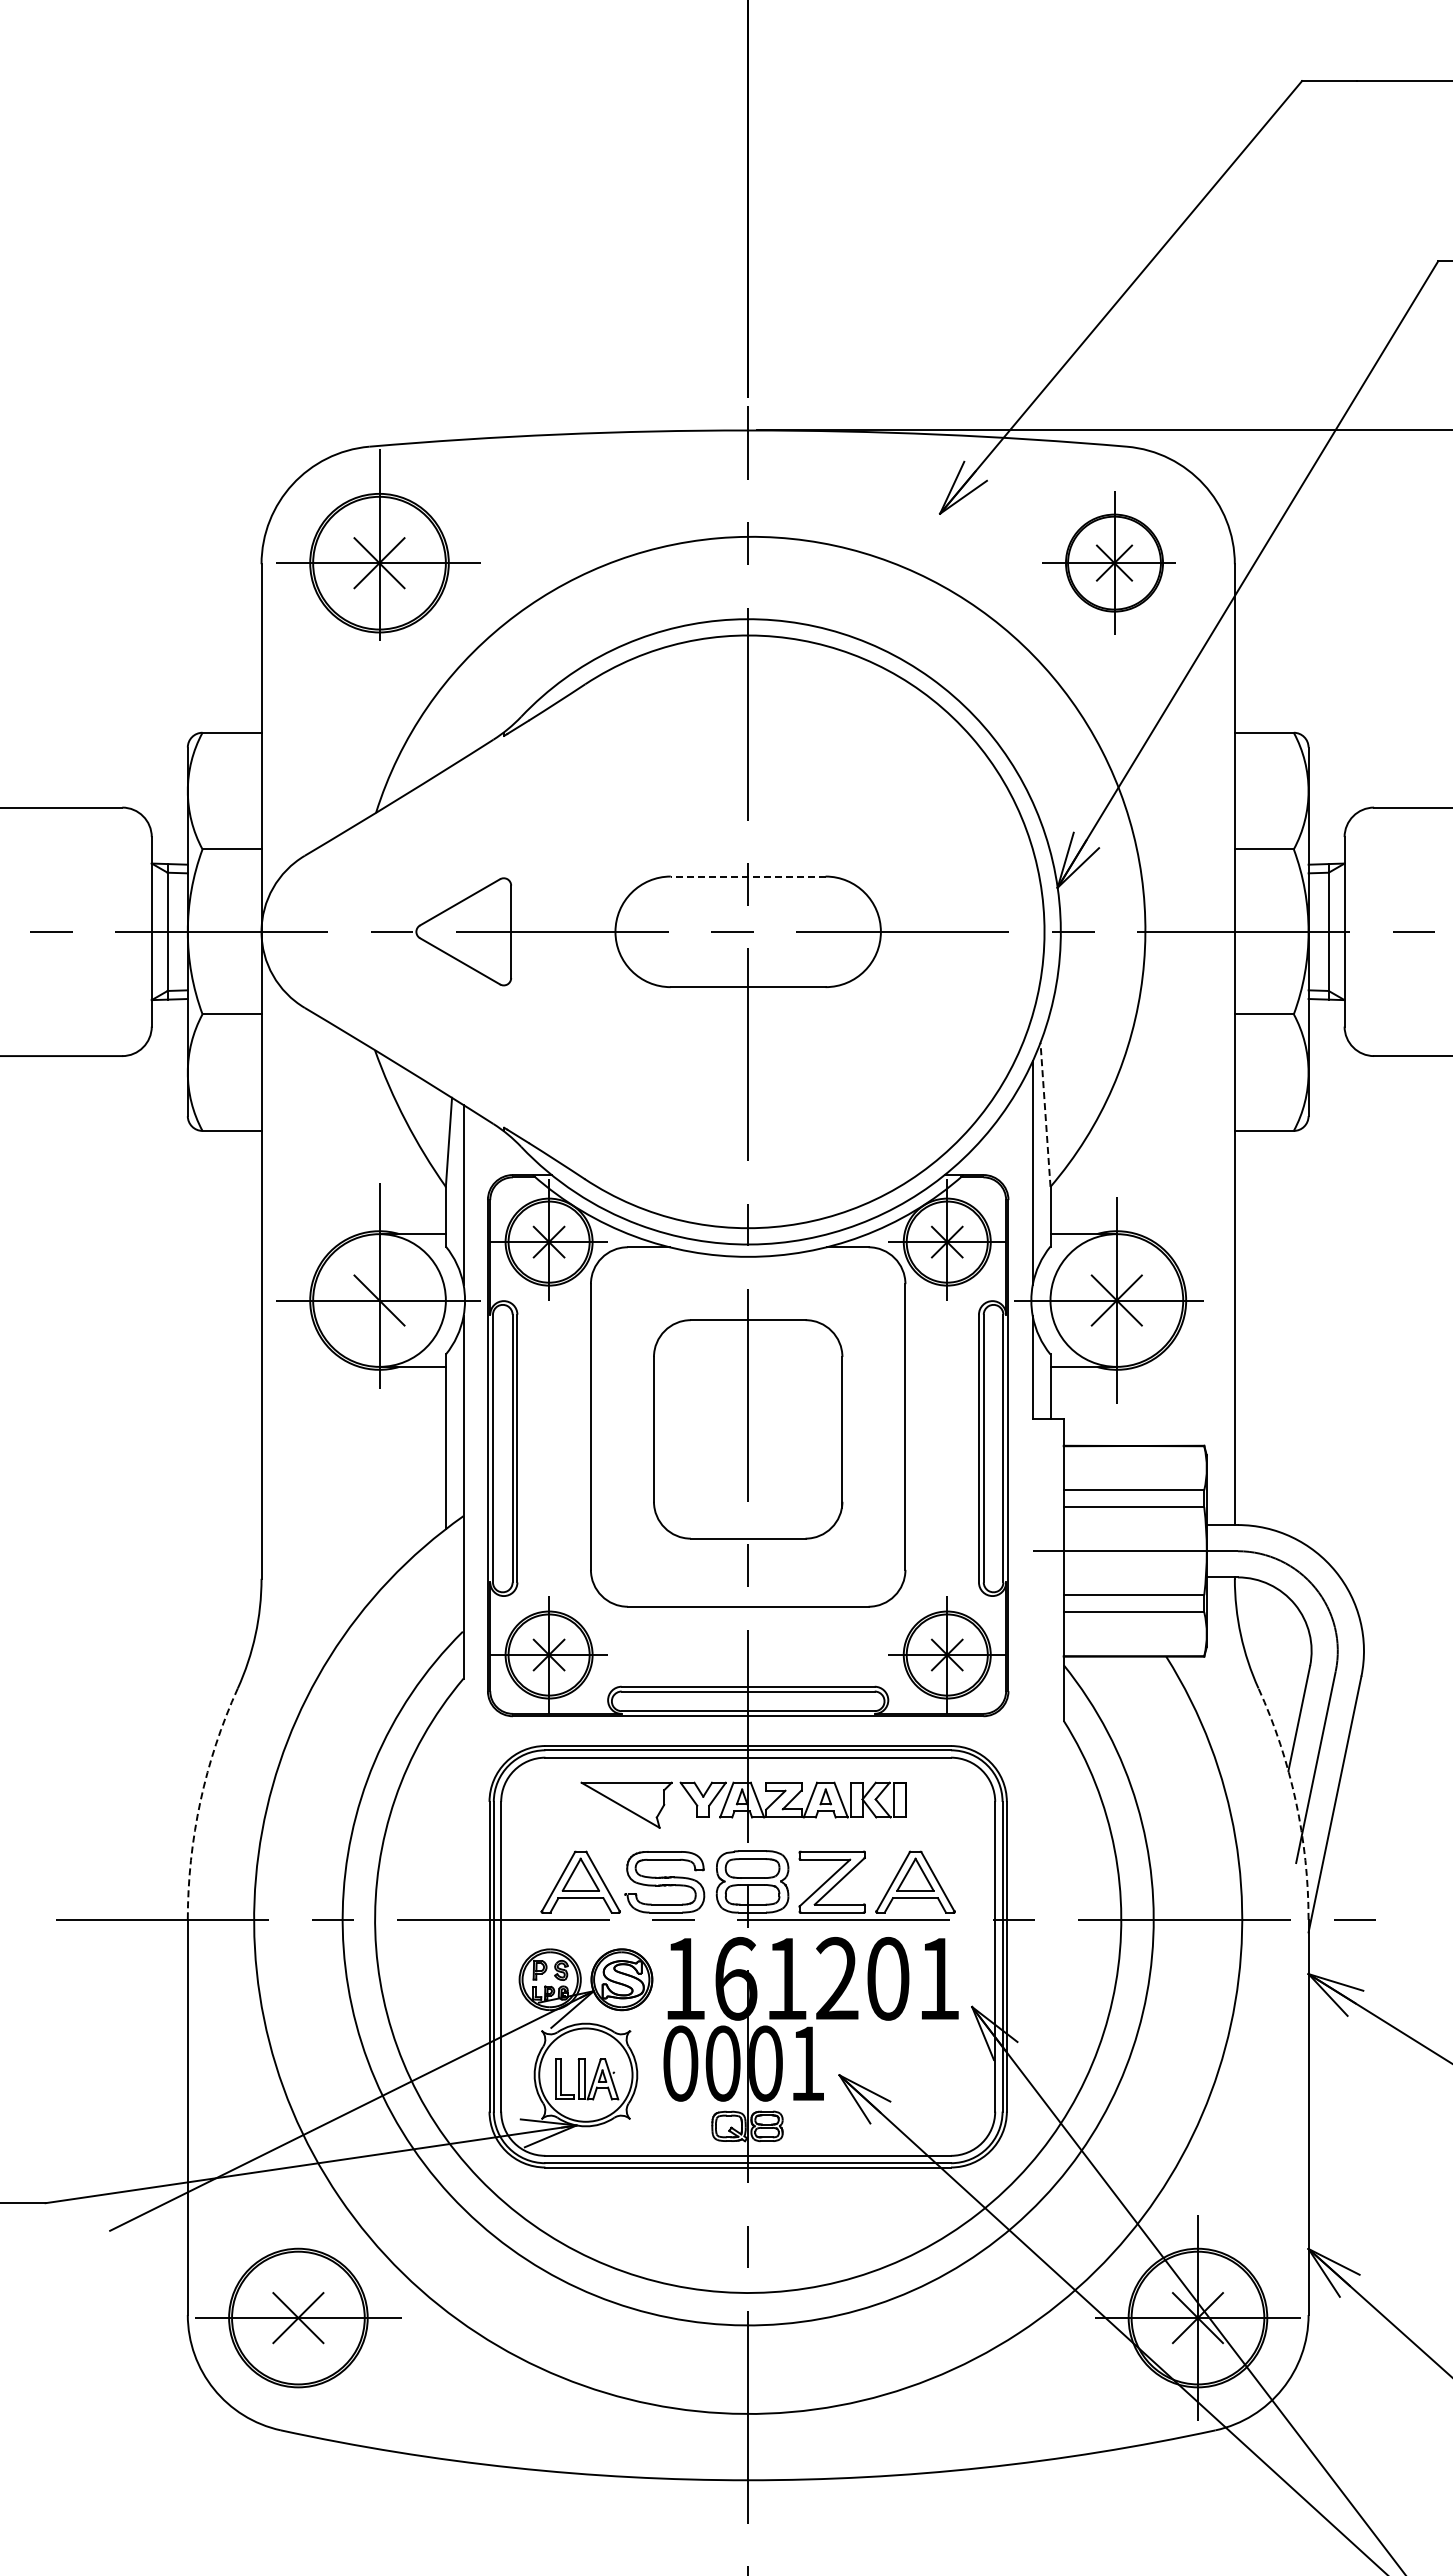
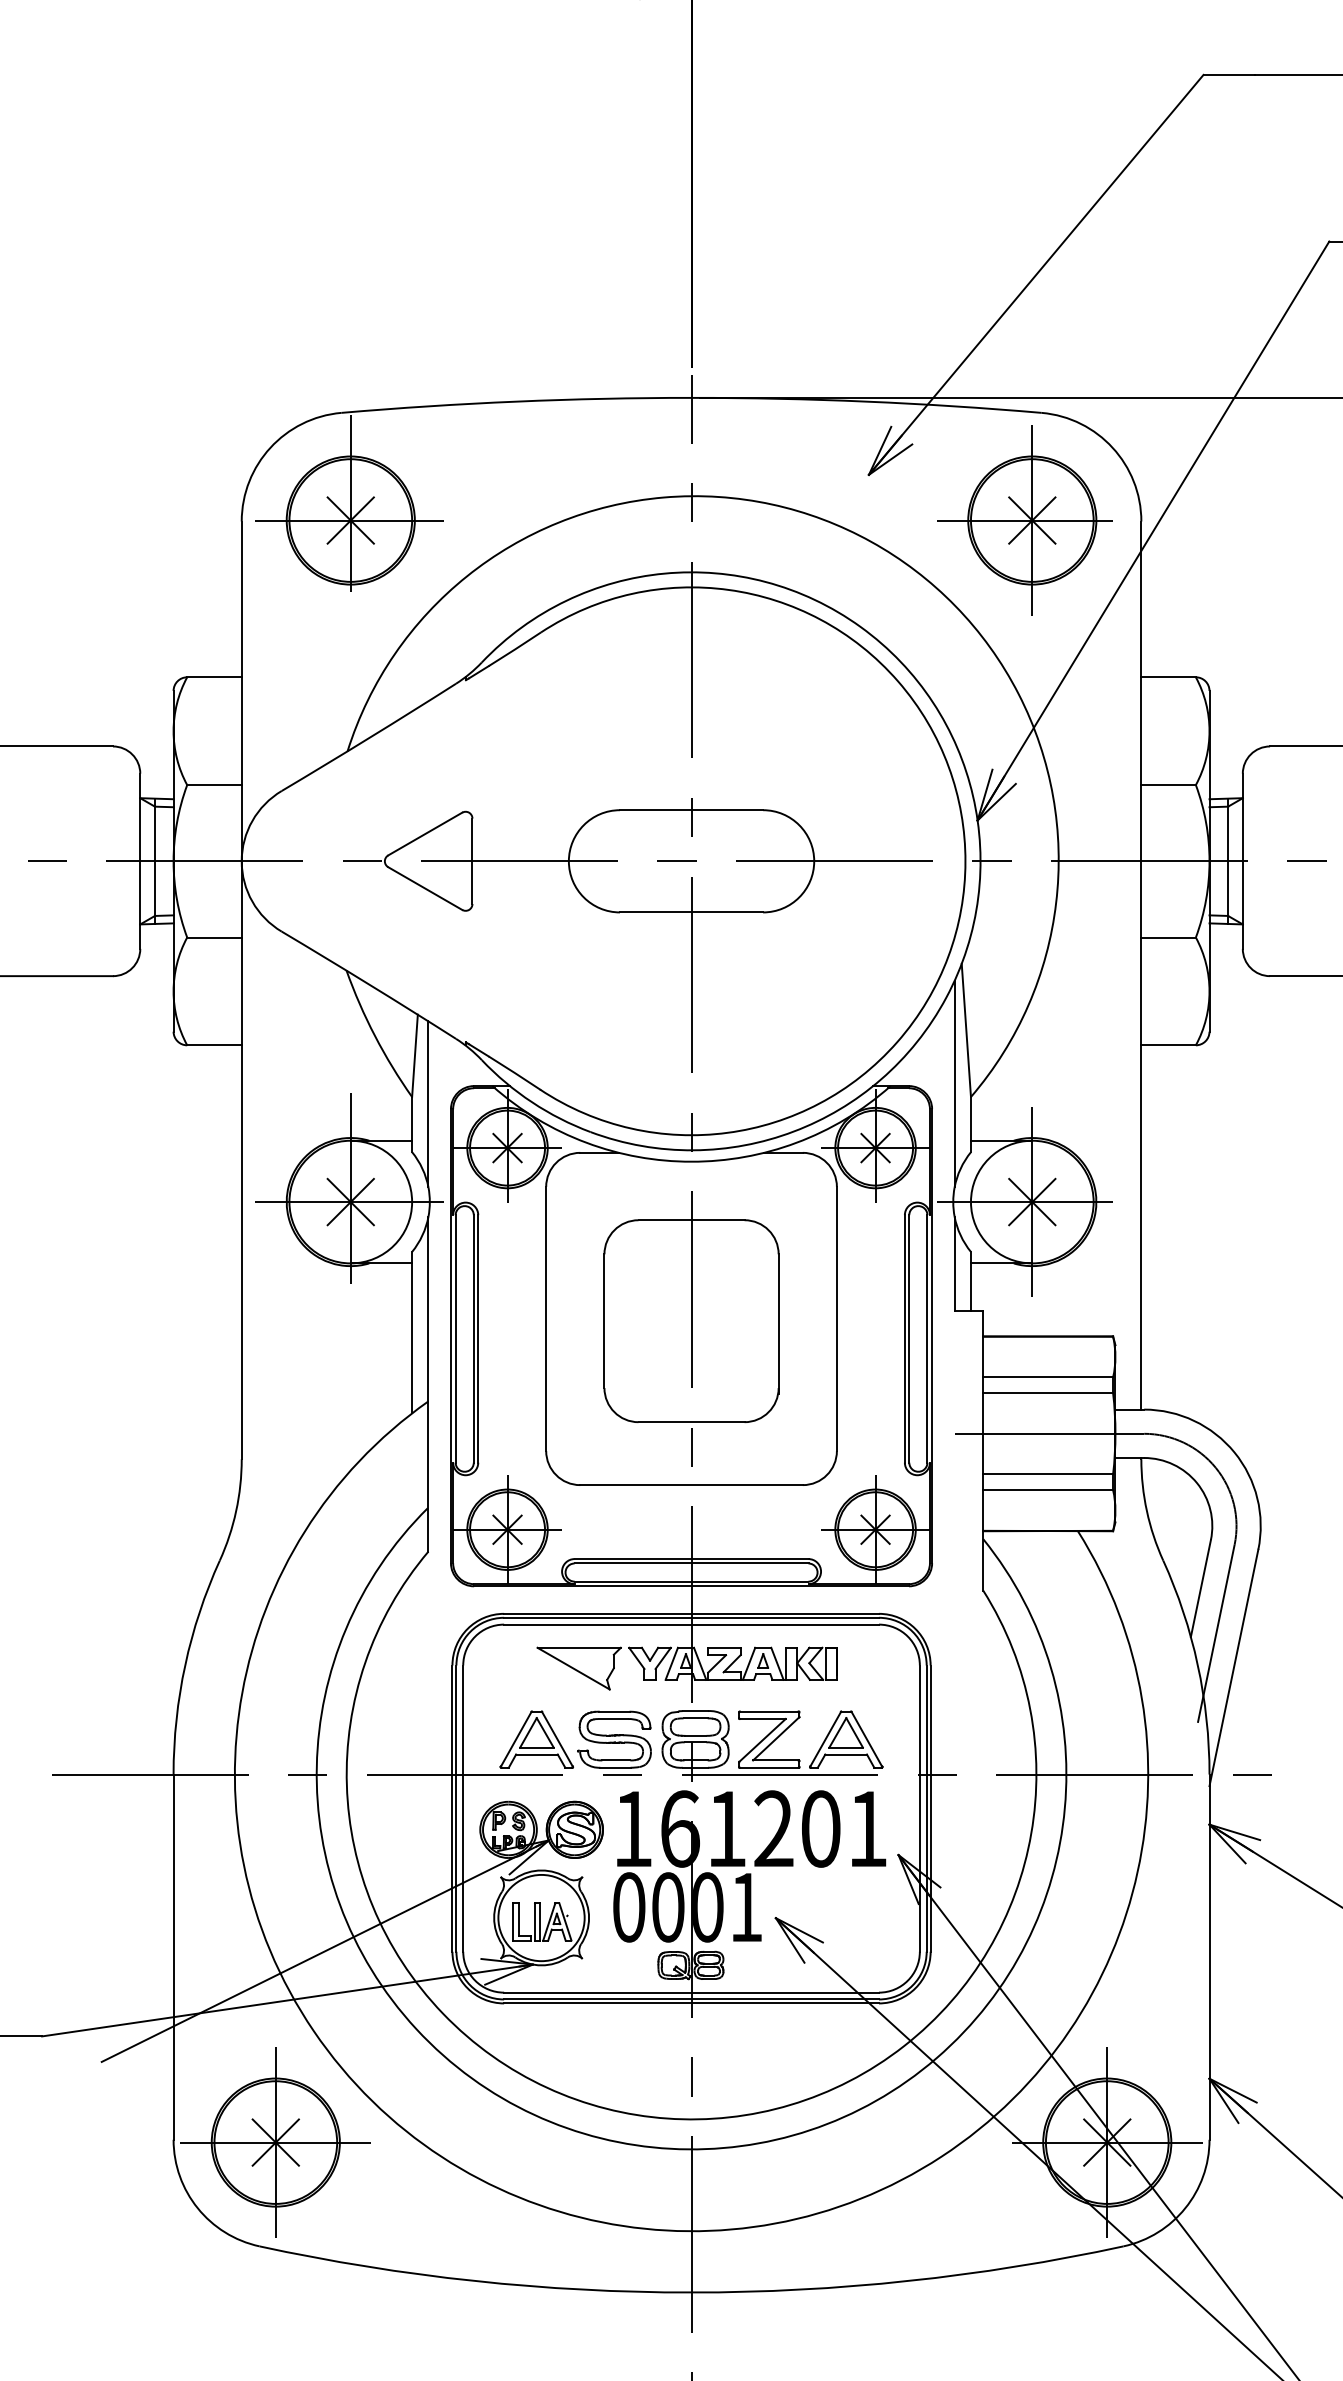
part: (1108, 562) -> (1024, 519), size x1.43
line: (747, 876) -> (690, 810), dashed -> solid
line: (1045, 1114) -> (966, 1030), dashed -> solid
line: (379, 1300) -> (350, 1202), added
arc: (200, 1801) -> (185, 1665), dashed -> solid
arc: (1295, 1801) -> (1197, 1665), dashed -> solid
line: (298, 2317) -> (275, 2142), added

